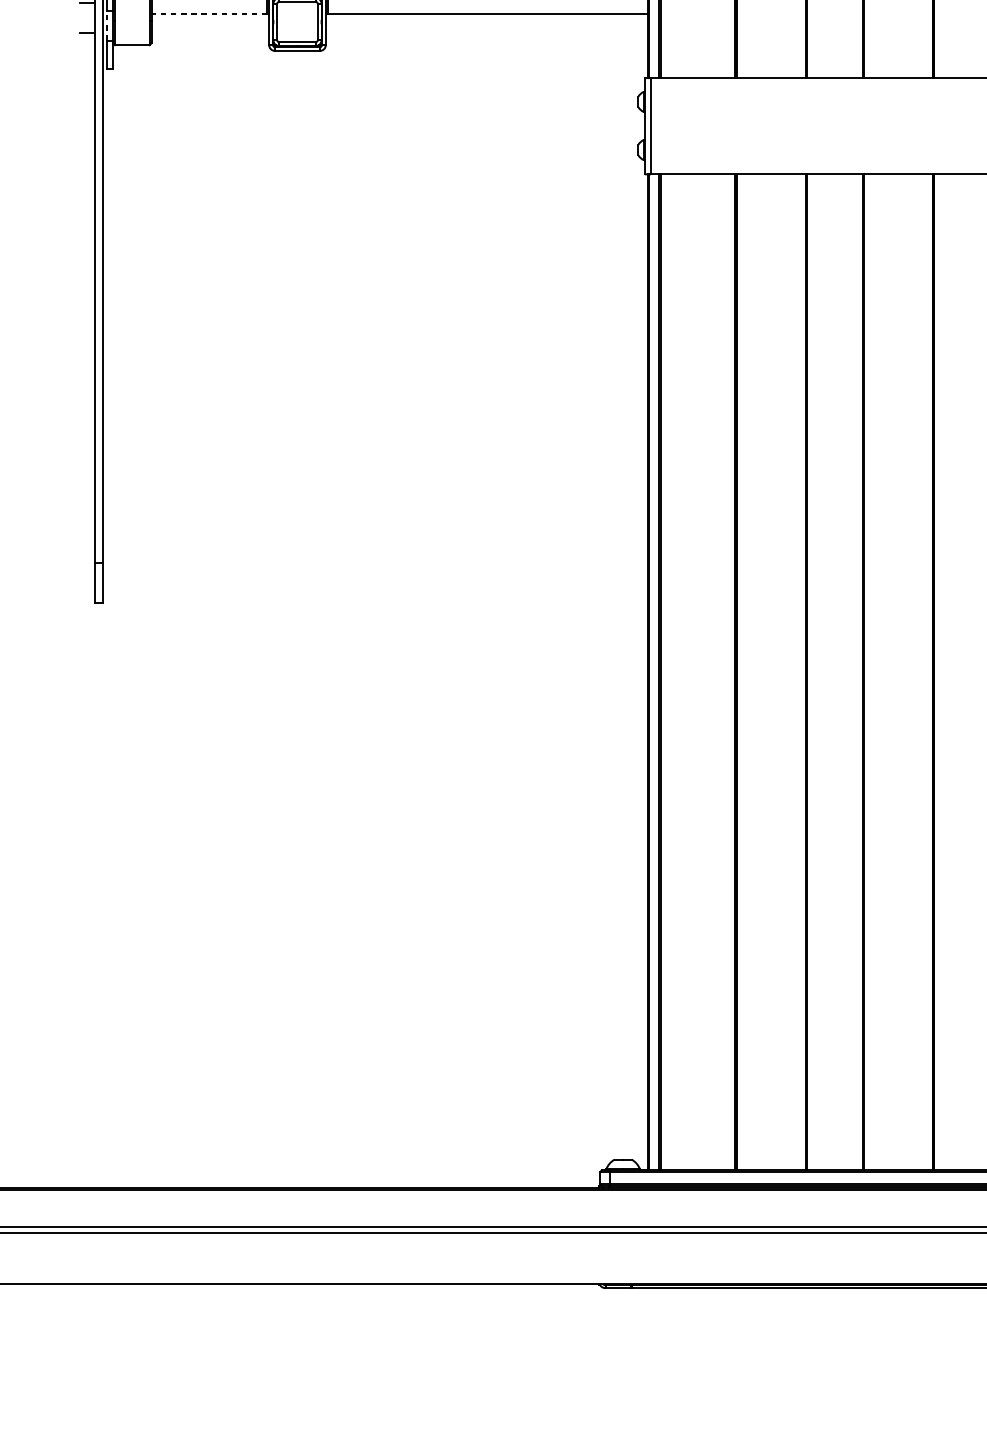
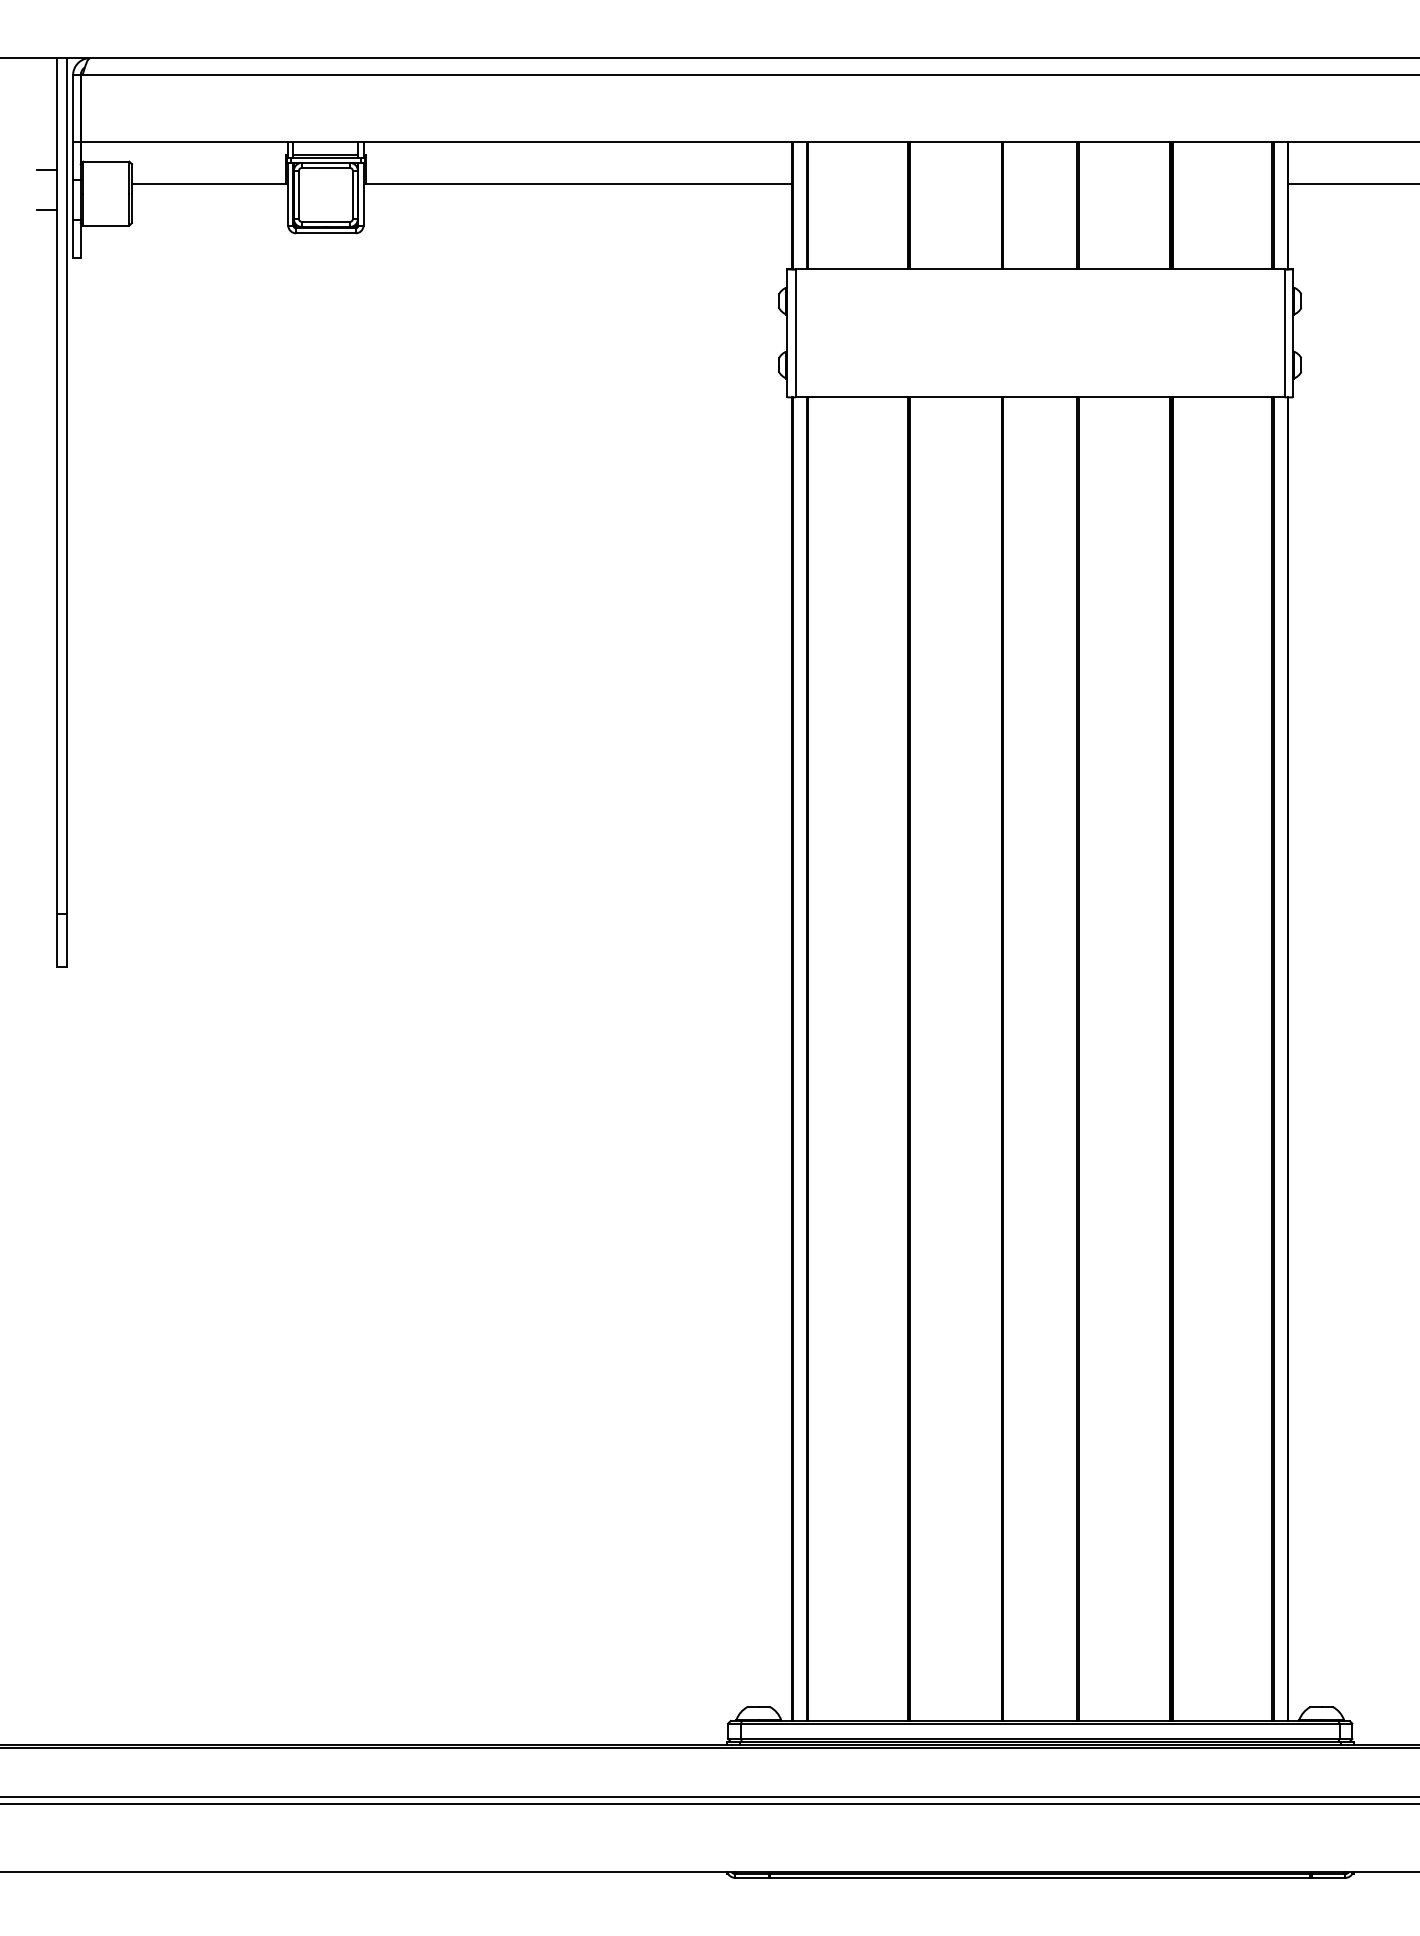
line: (209, 14) -> (208, 184), dashed -> solid
line: (107, 26) -> (73, 200), dashed -> solid

